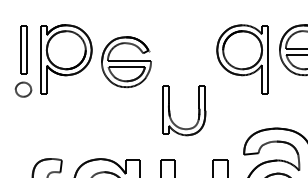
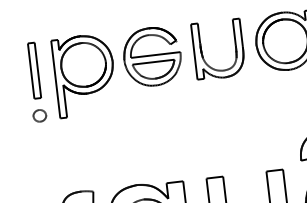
part: (126, 62) -> (152, 57), moved
part: (23, 89) -> (39, 115), size x0.71
part: (170, 110) -> (202, 51), moved

